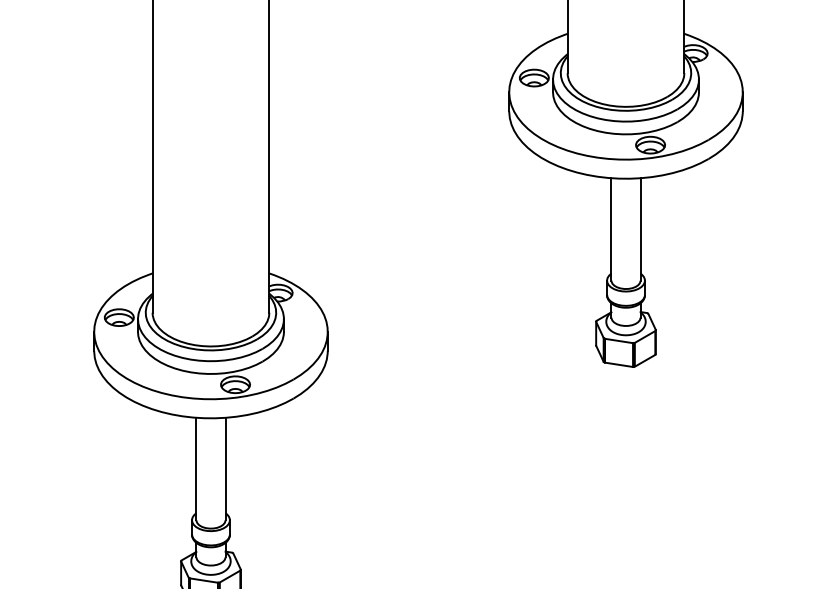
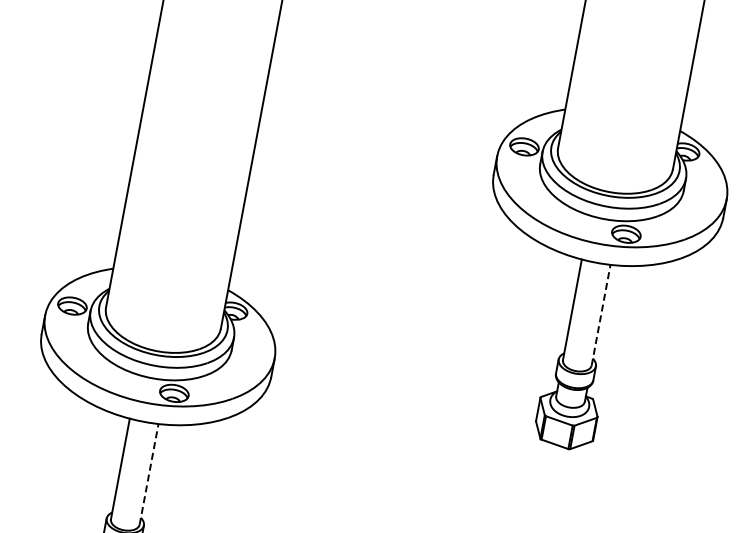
line: (640, 228) -> (601, 314), solid -> dashed
line: (225, 468) -> (149, 473), solid -> dashed

